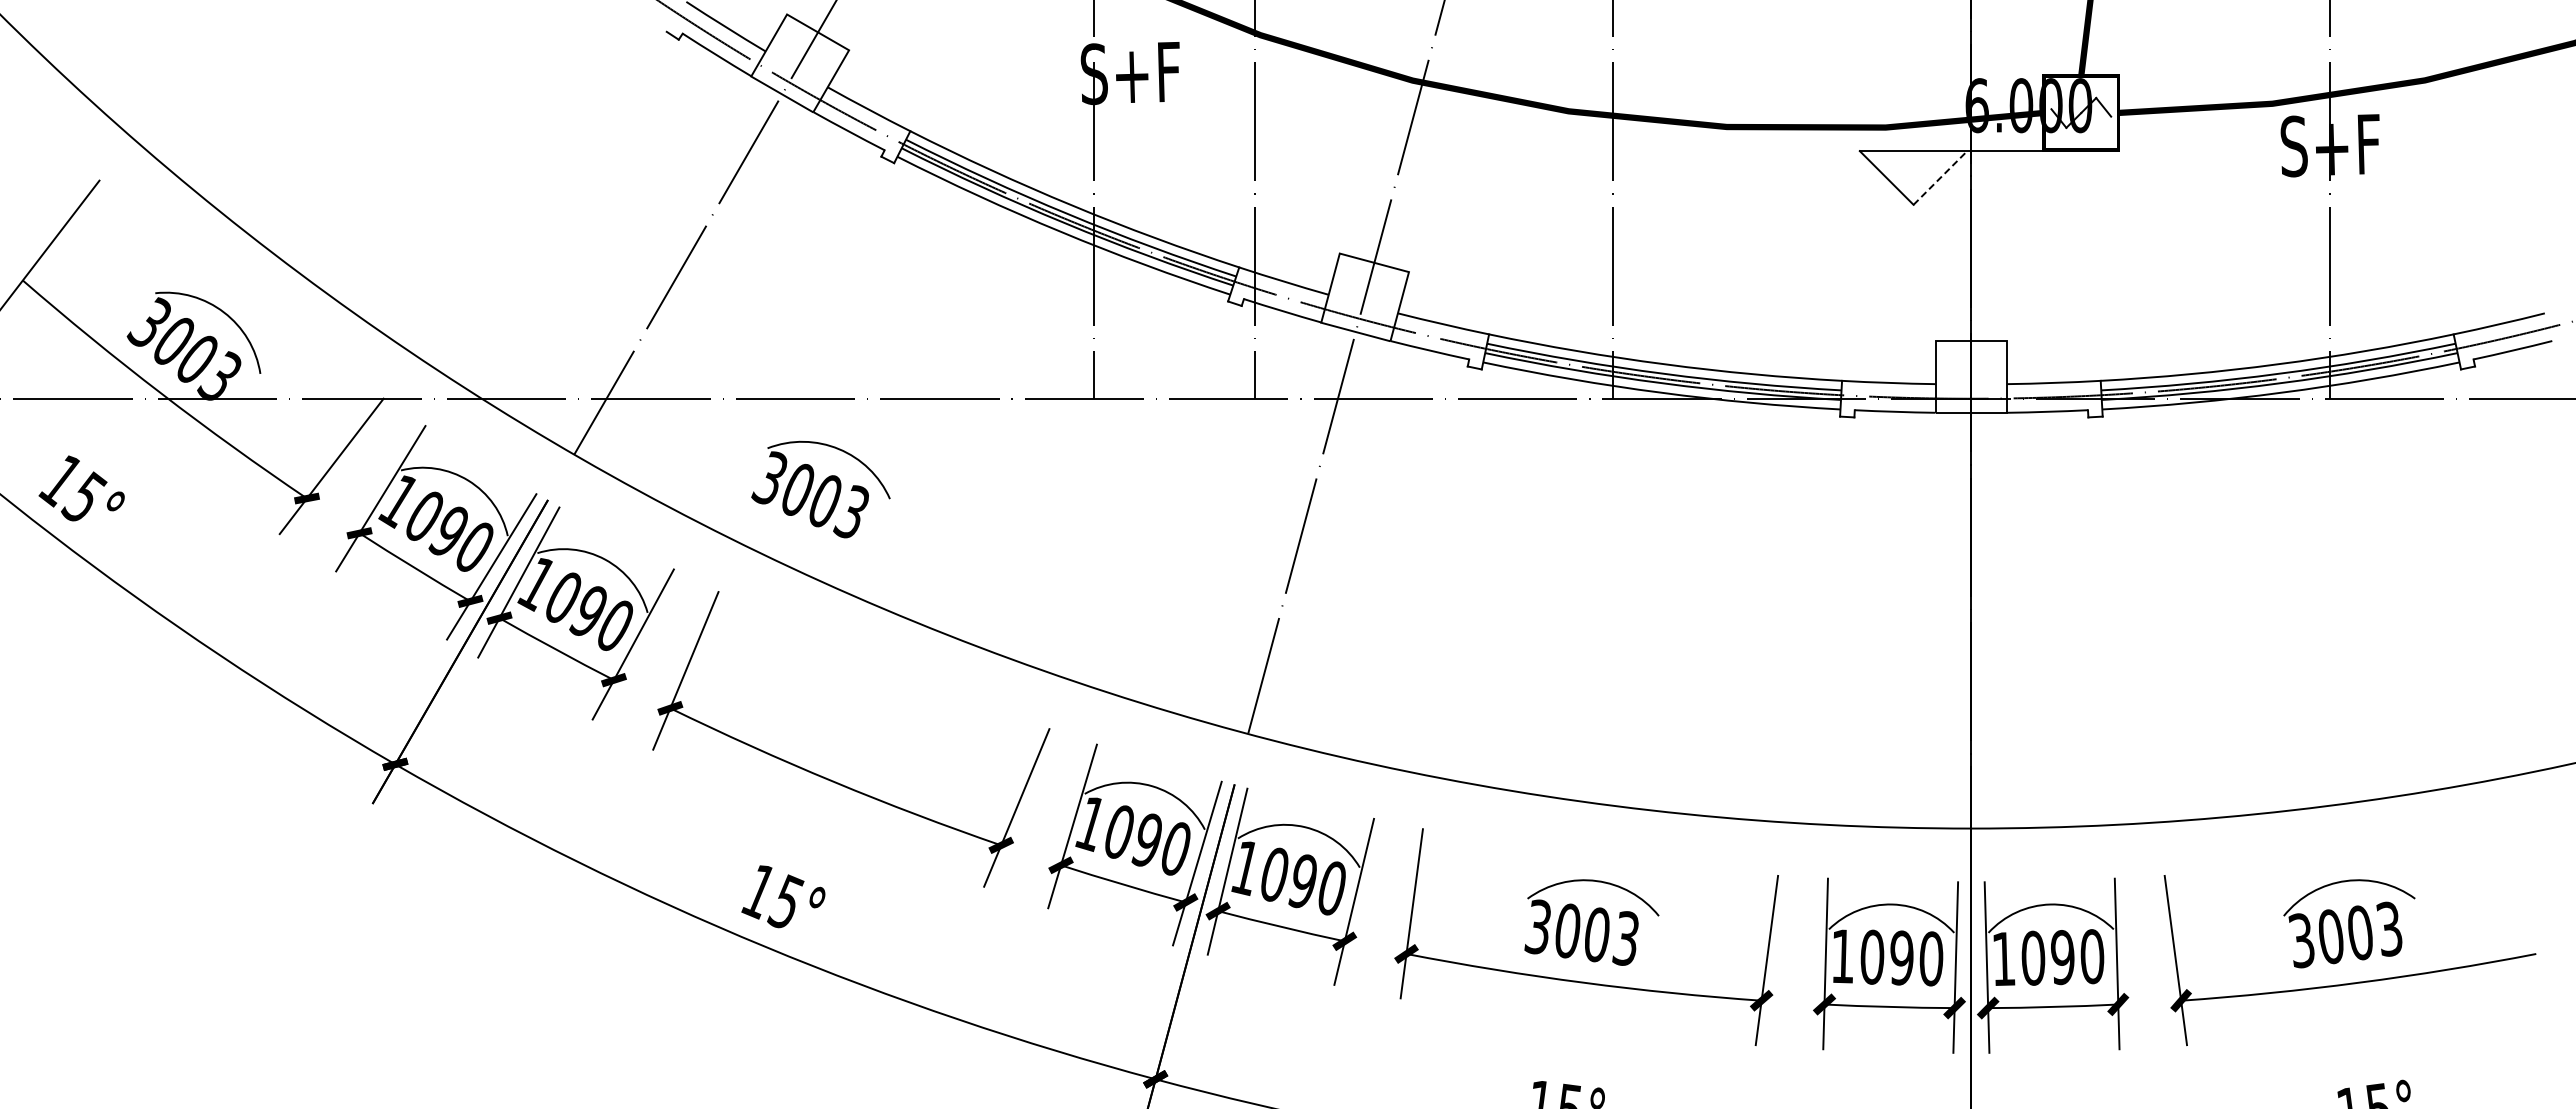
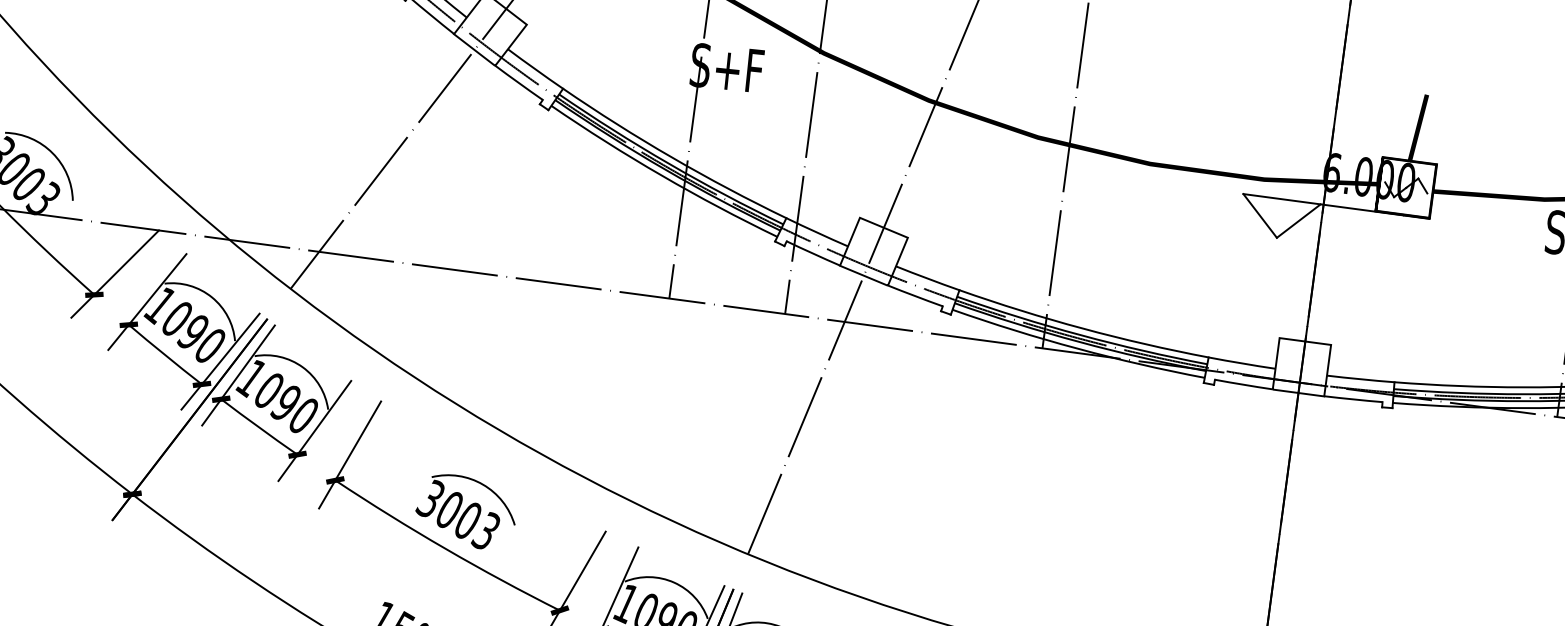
line: (1940, 177) -> (1298, 220), dashed -> solid
part: (820, 489) -> (465, 511), moved

